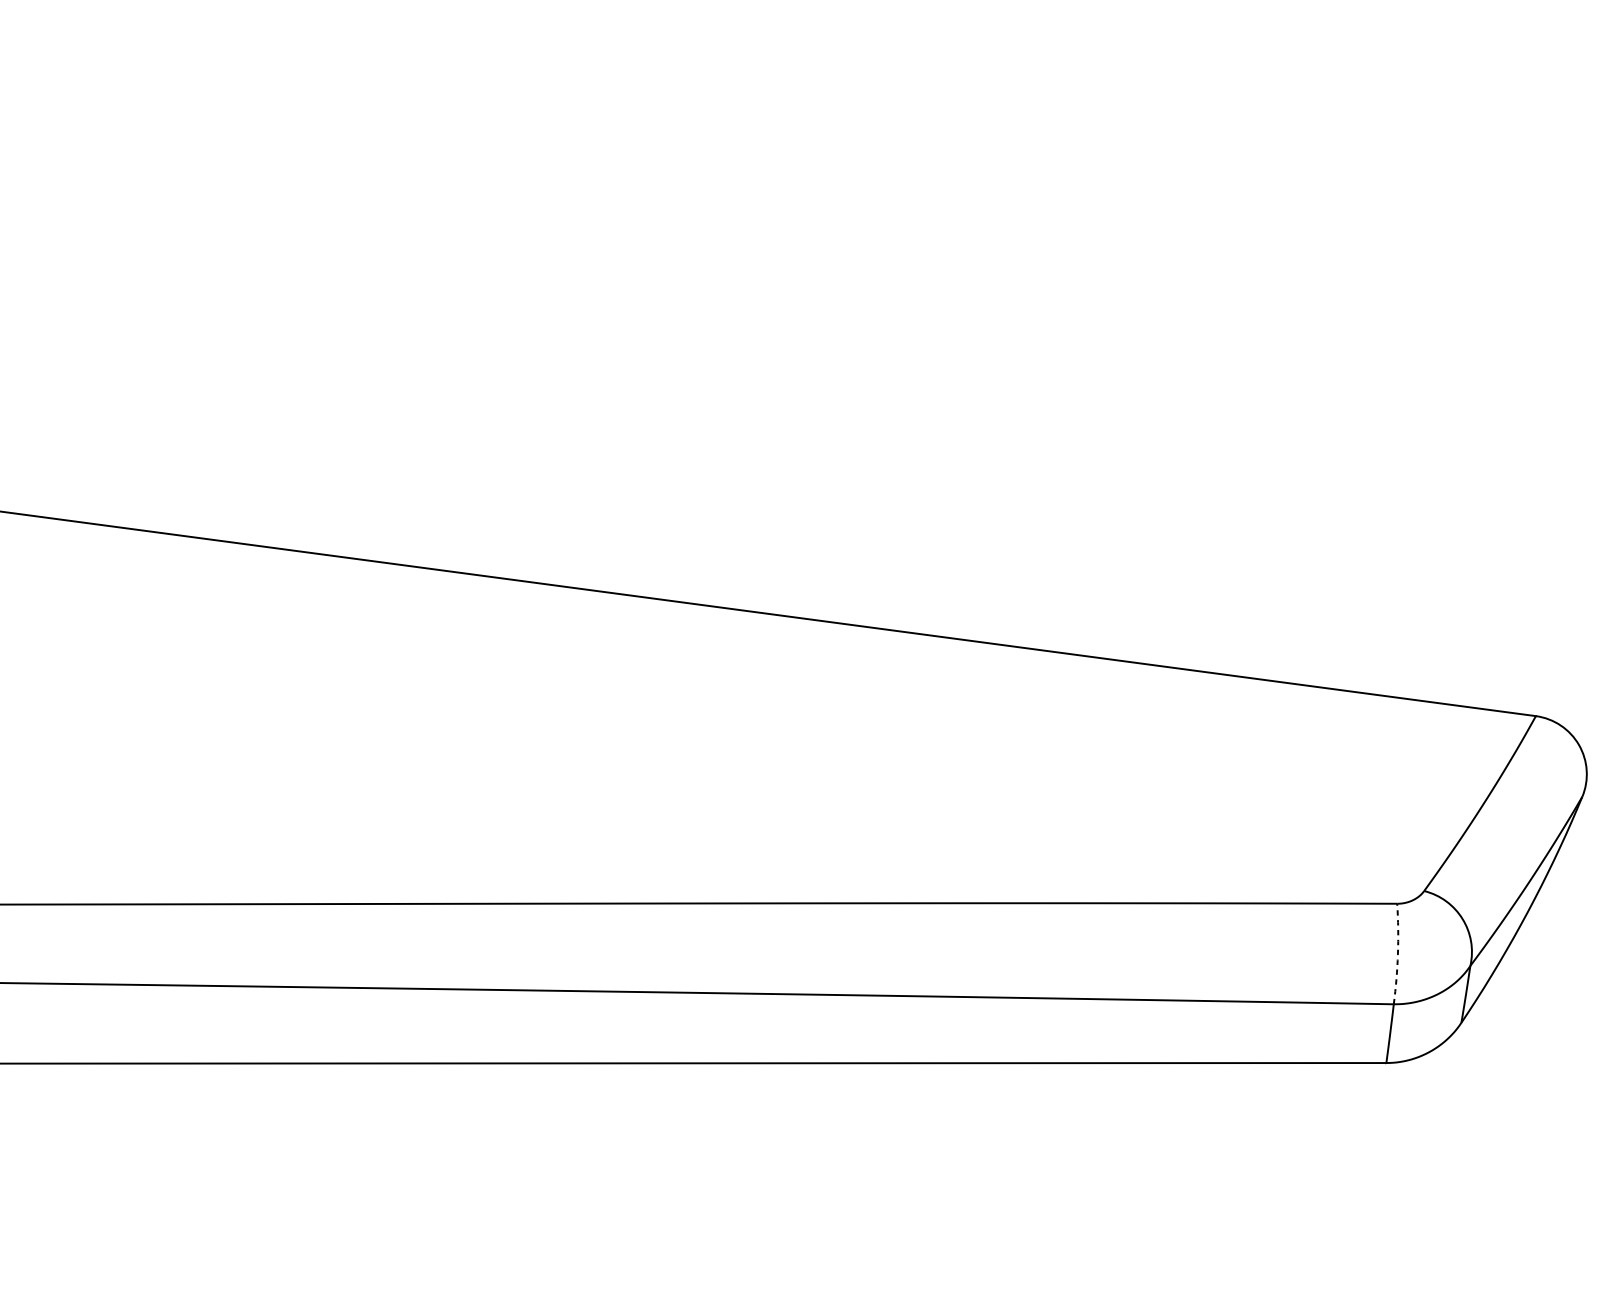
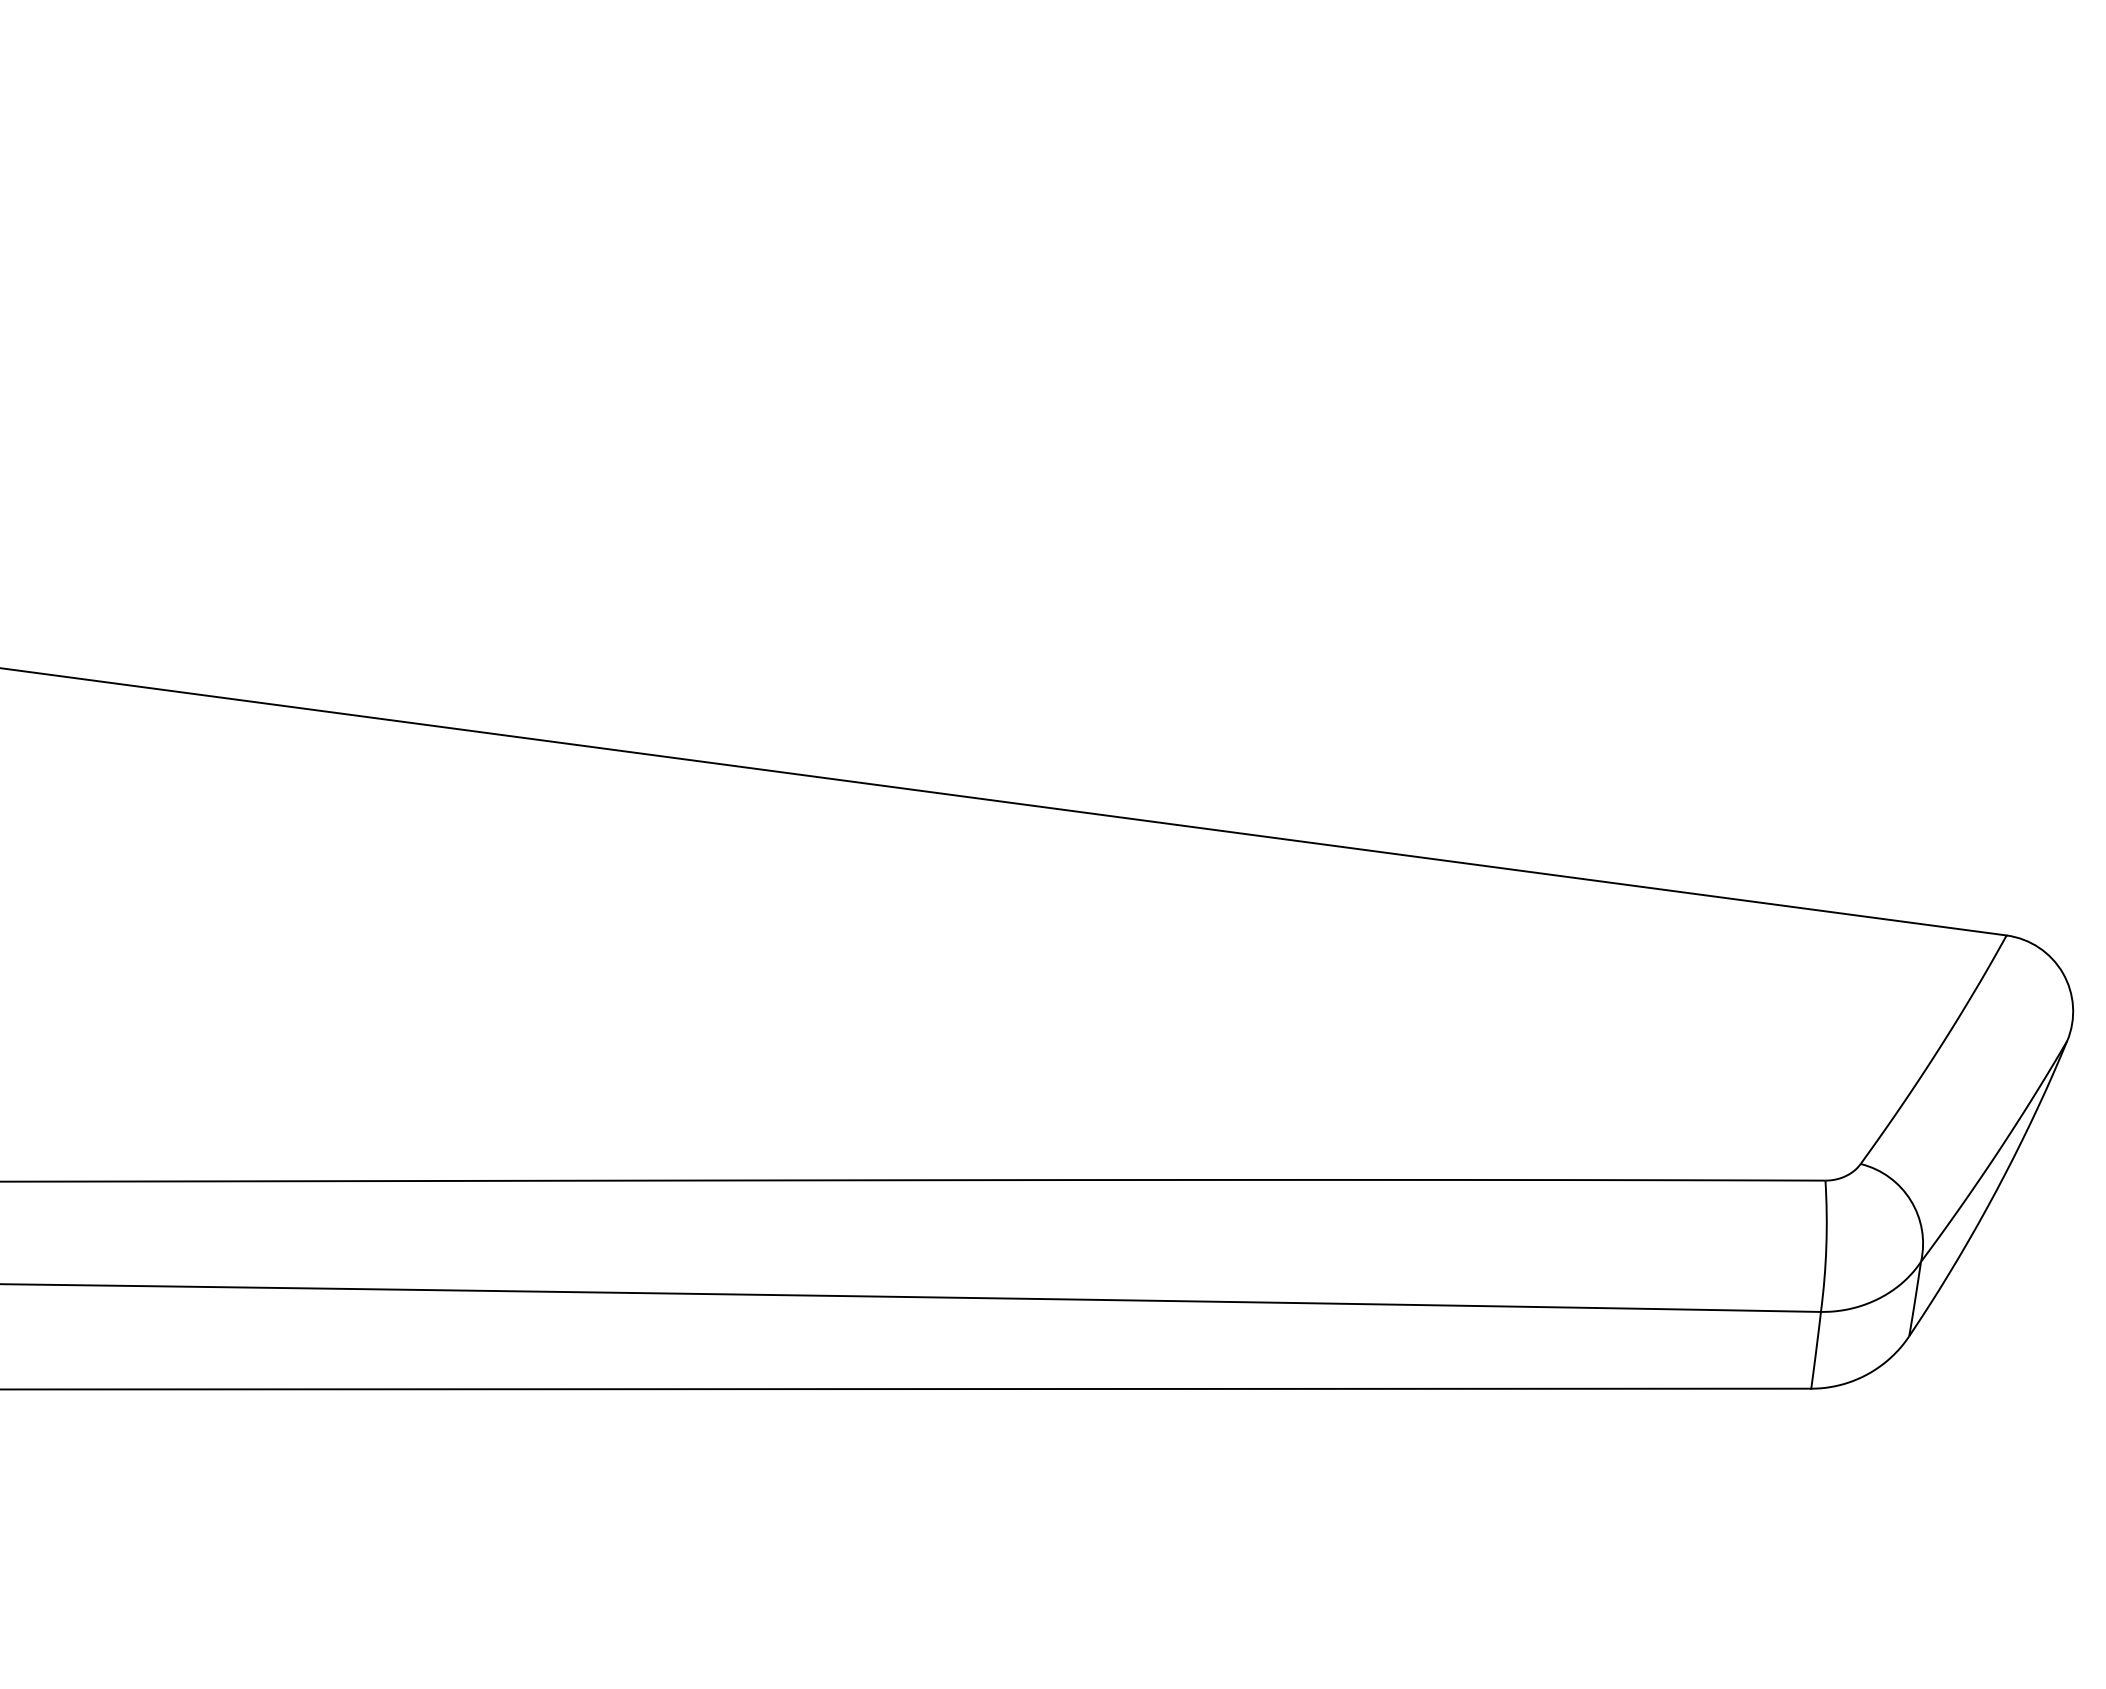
arc: (1398, 954) -> (1826, 1246), dashed -> solid

